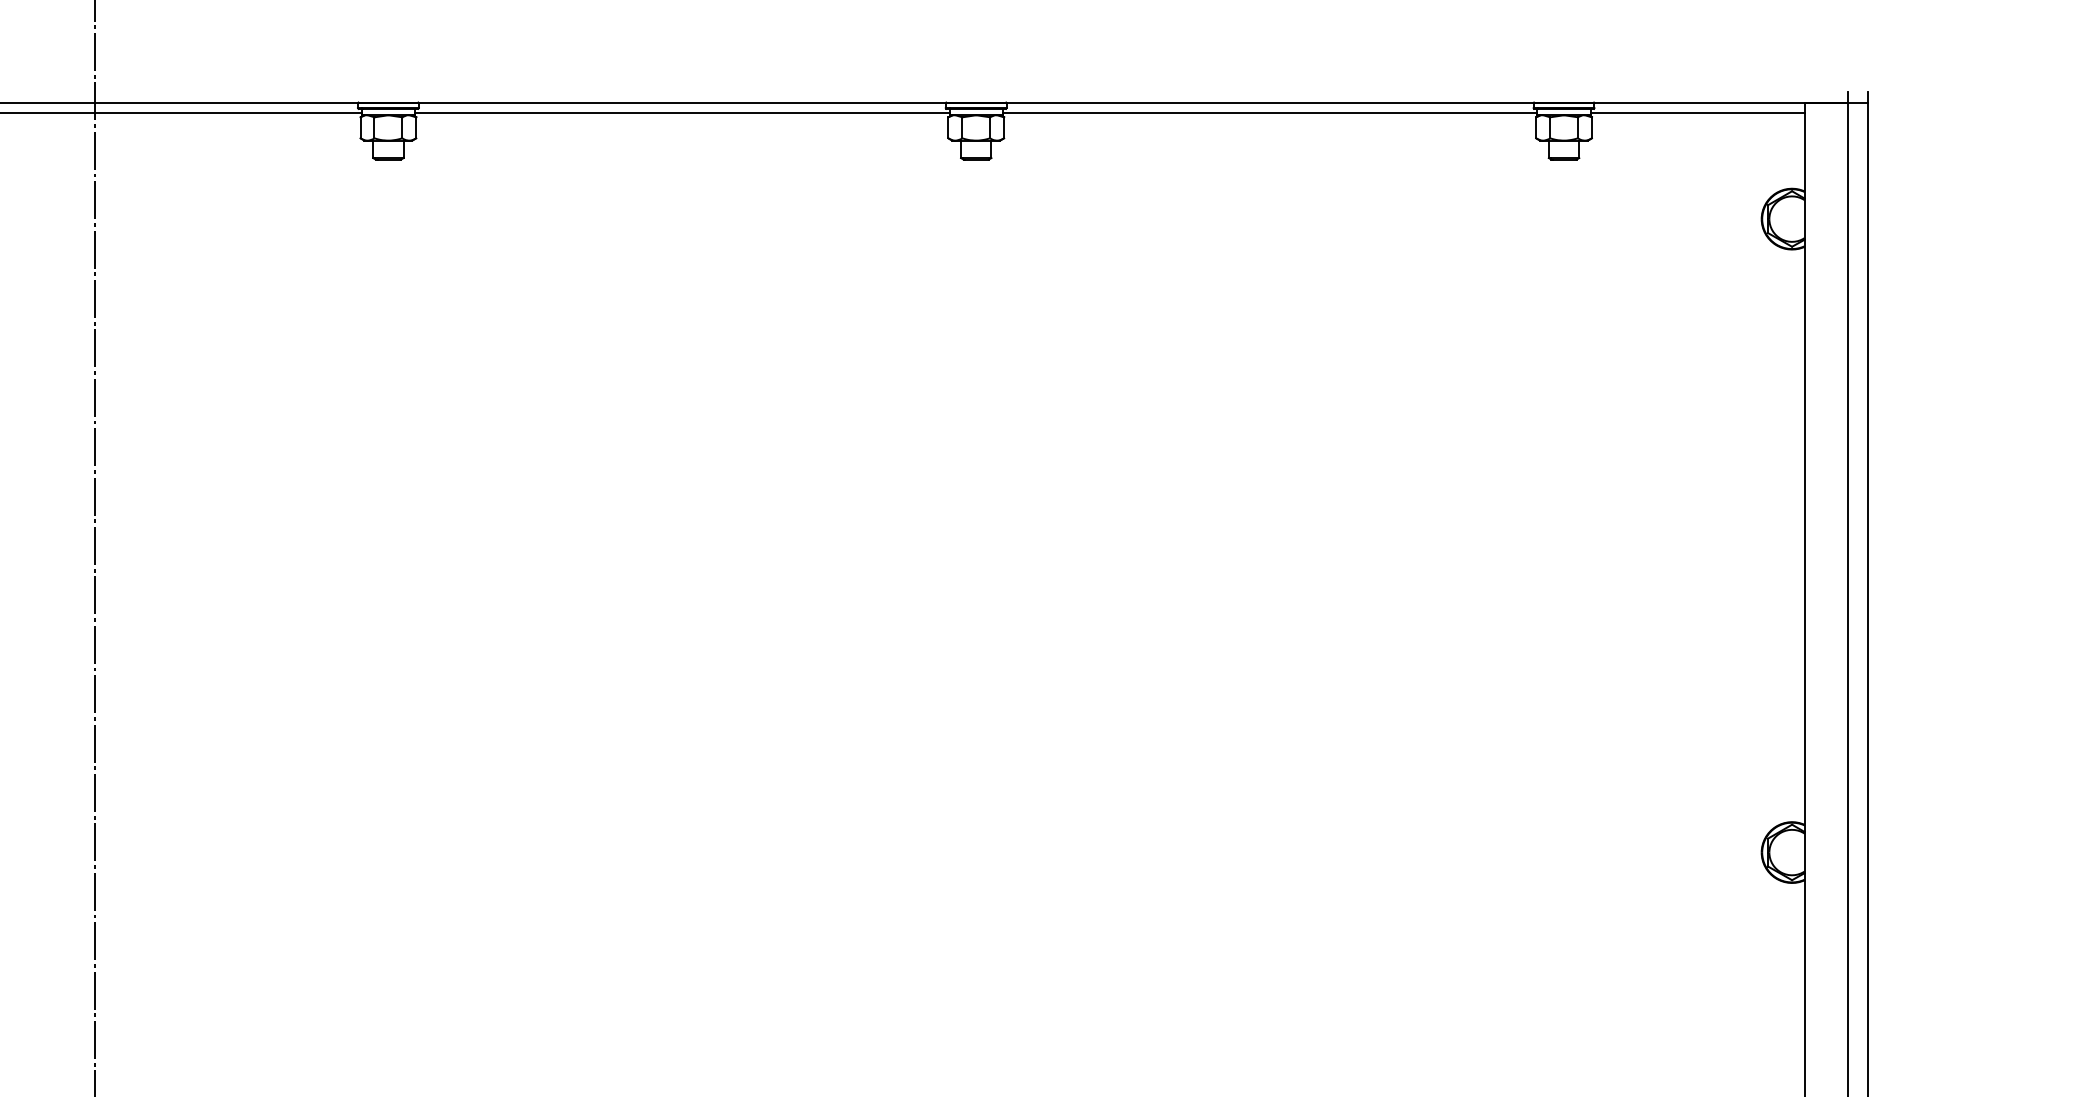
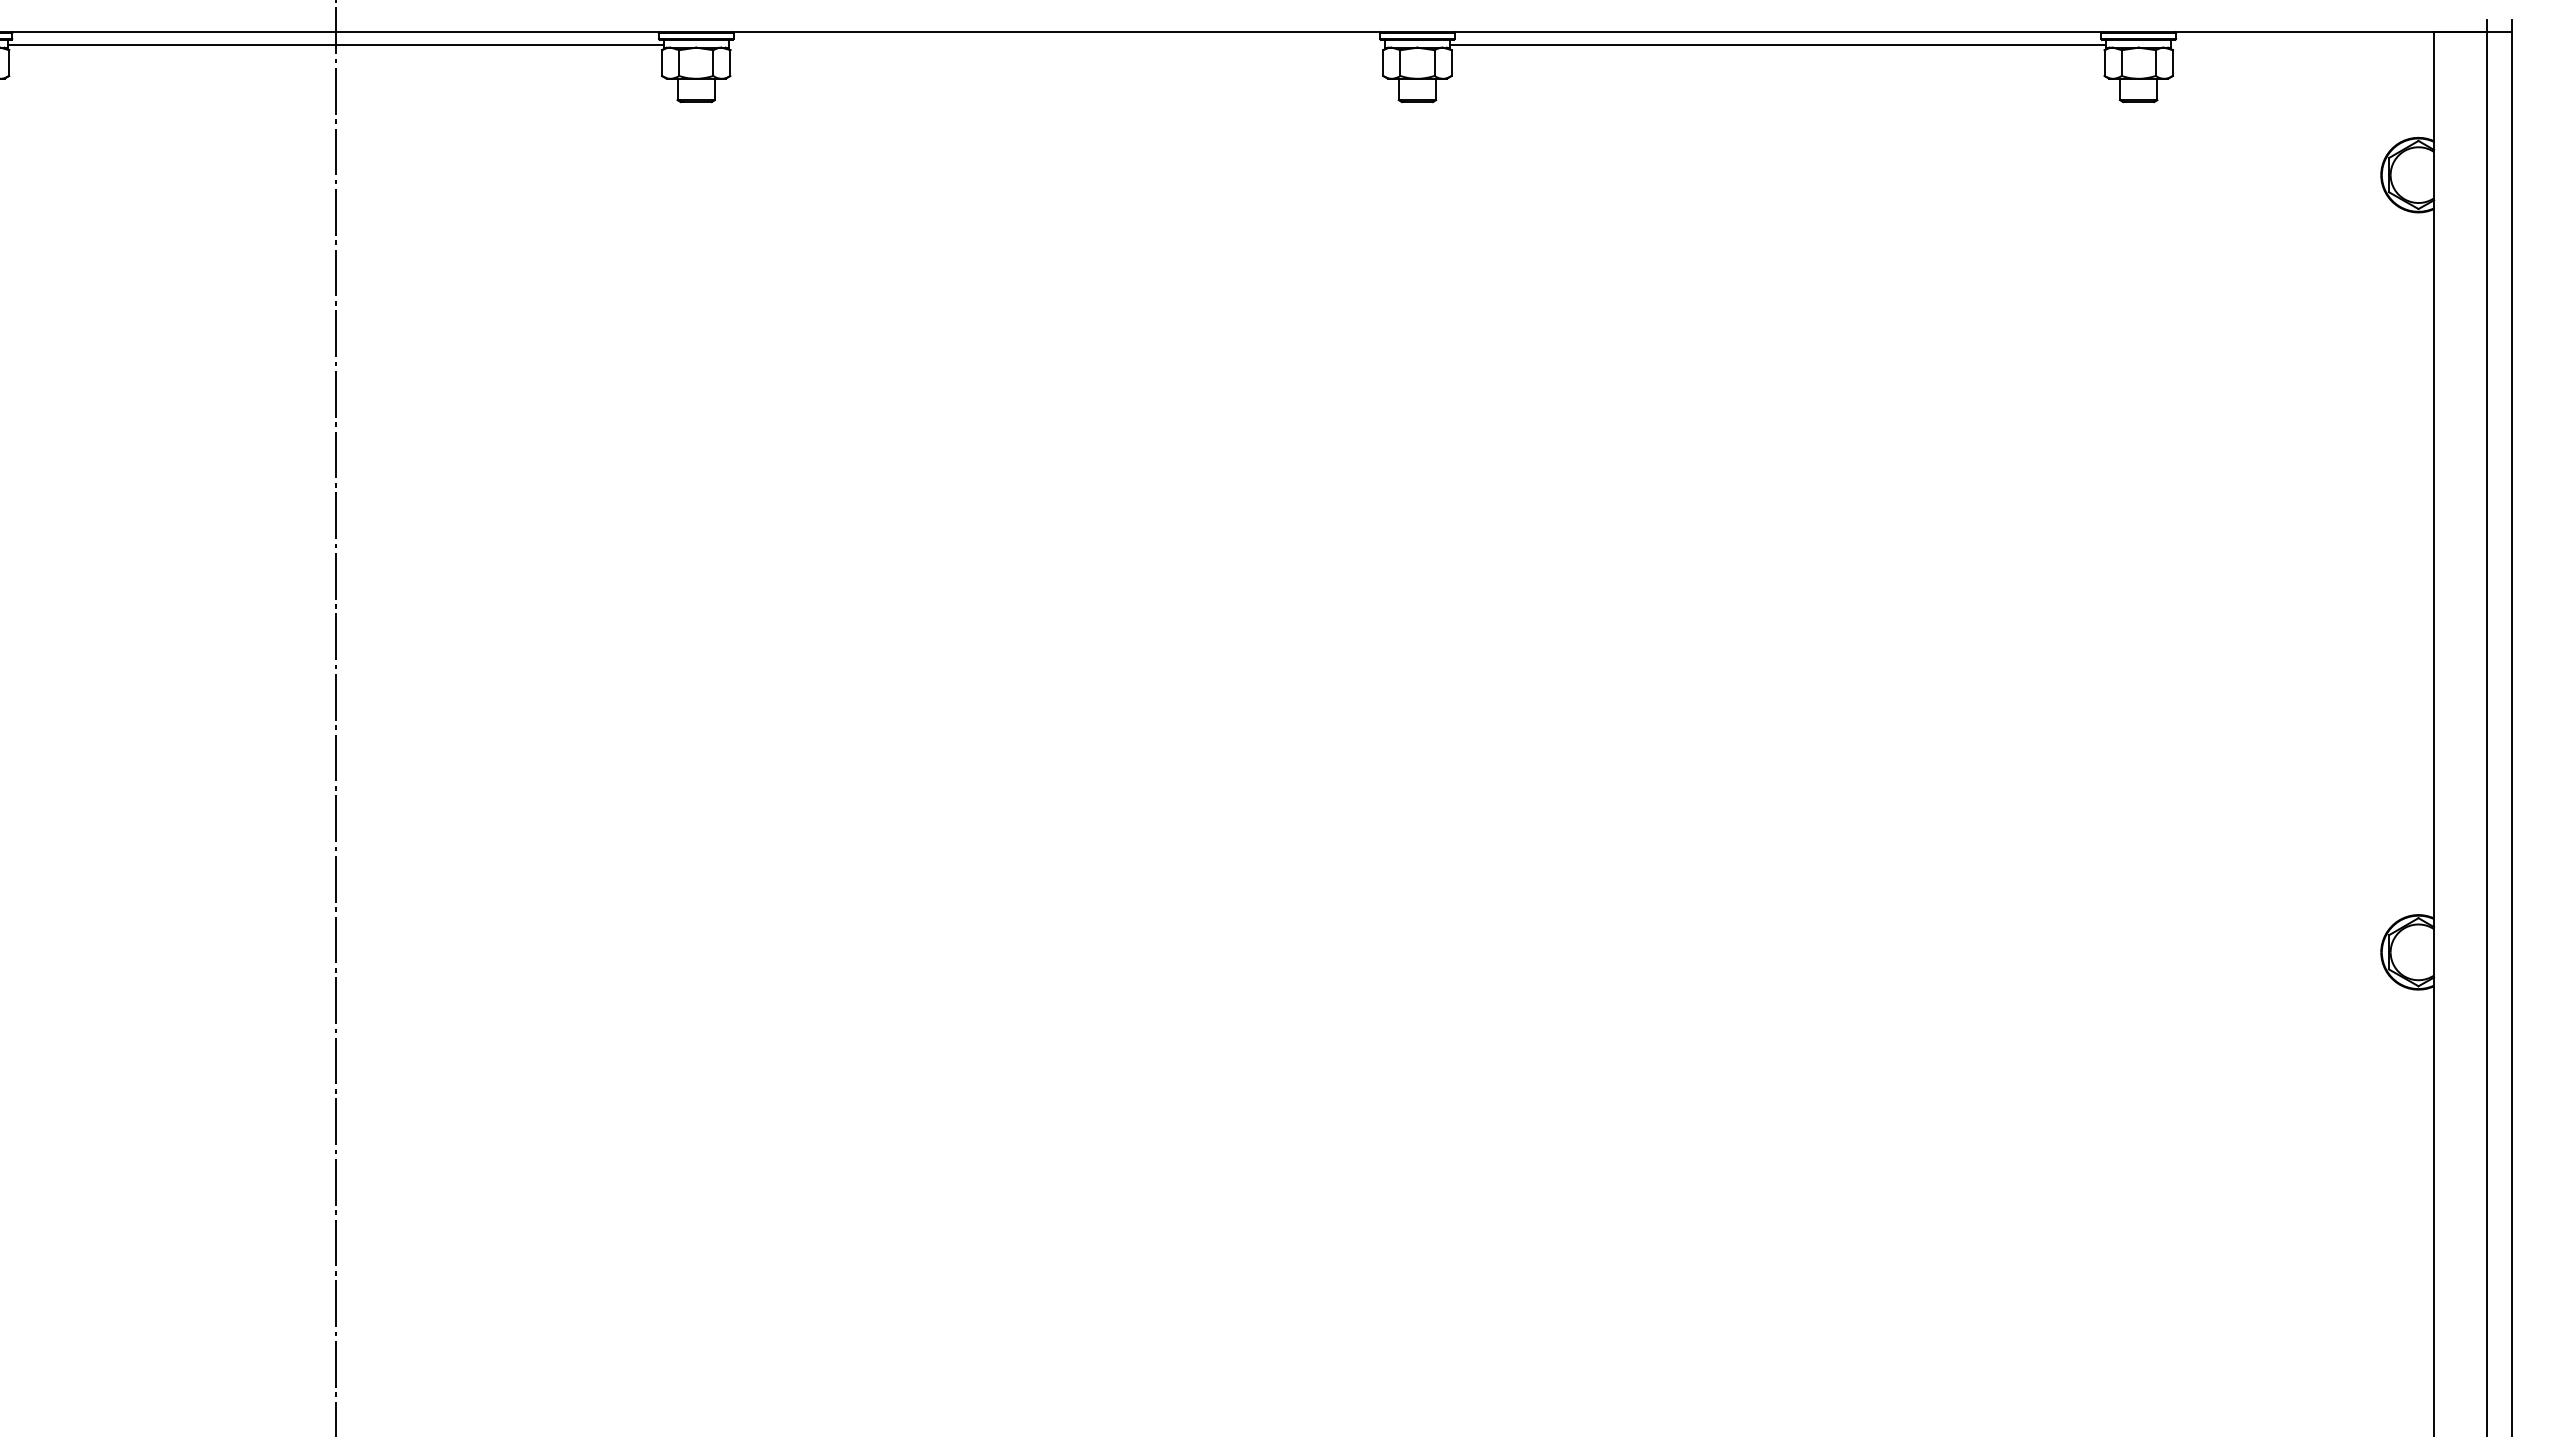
line: (682, 112) -> (1056, 44), removed
line: (1697, 112) -> (2302, 44), removed

